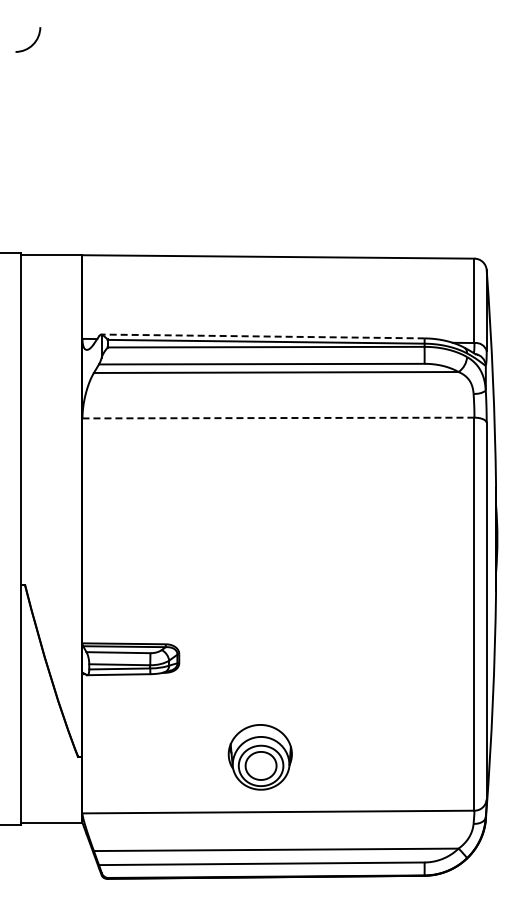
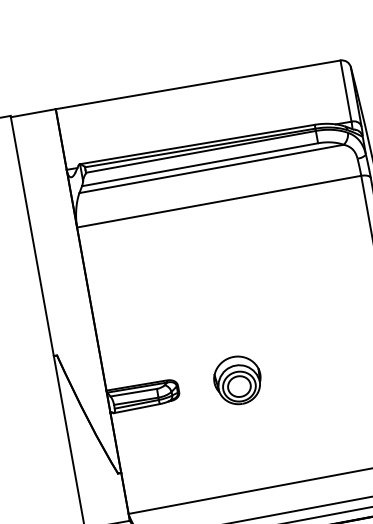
line: (263, 336) -> (197, 144), dashed -> solid
line: (278, 418) -> (219, 202), dashed -> solid
part: (259, 757) -> (237, 380), moved

